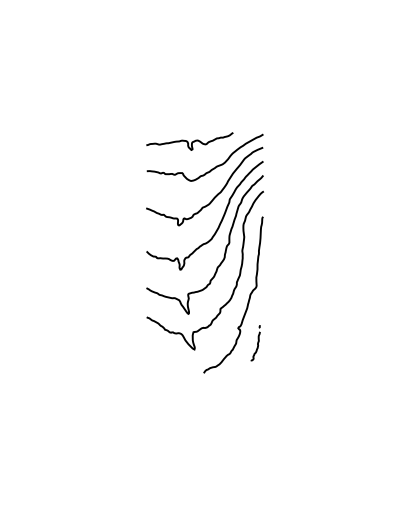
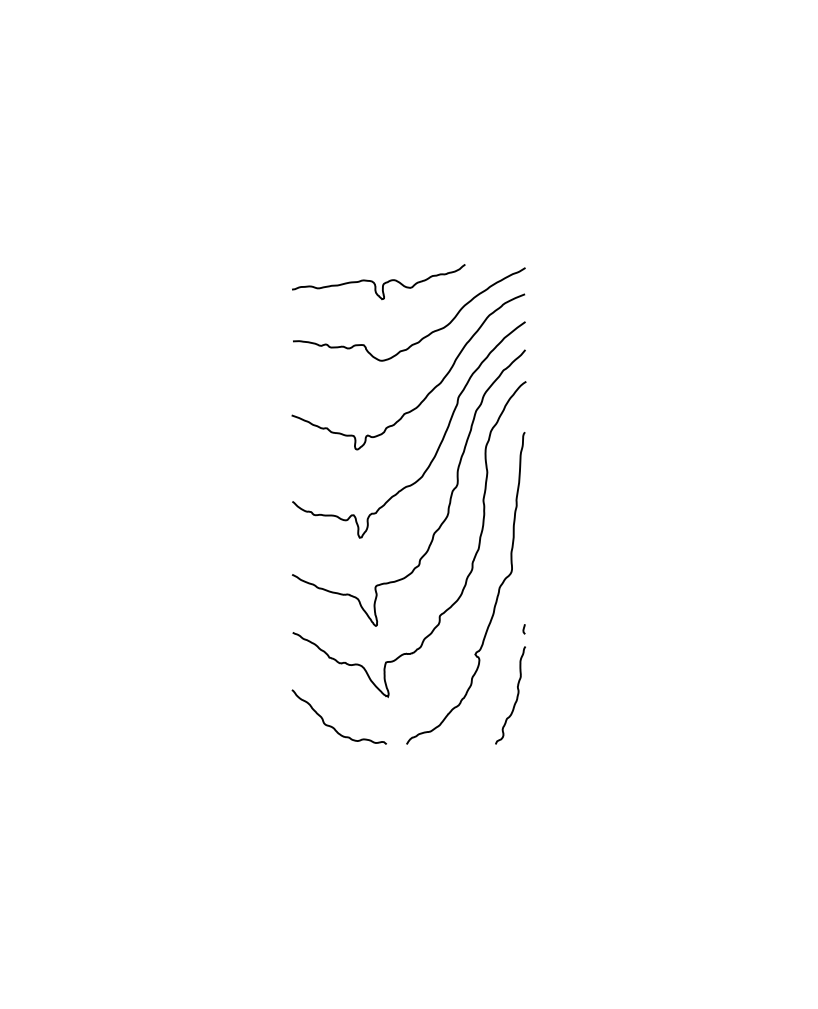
part: (255, 343) -> (509, 685), size x1.67
curve: (166, 363) -> (332, 724), added

